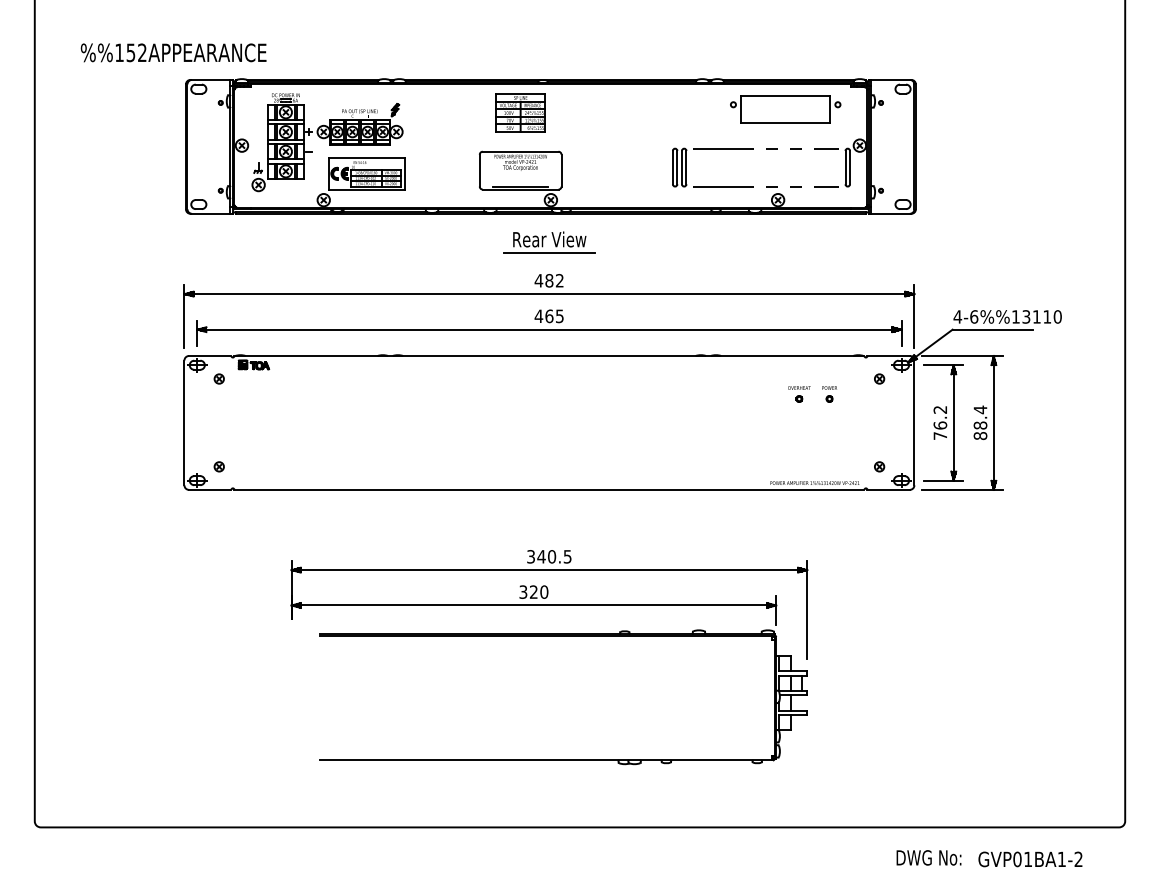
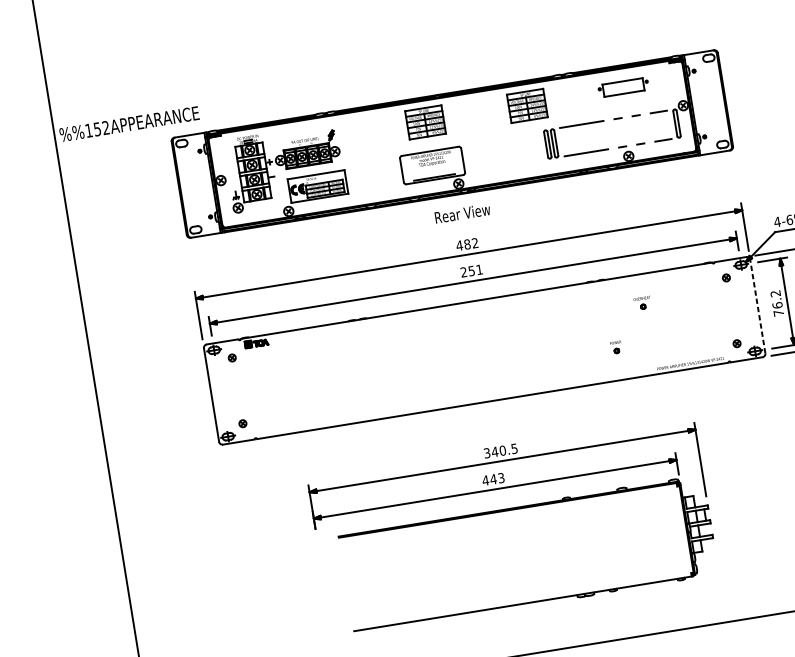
text: (173, 52) -> (129, 123), moved
part: (785, 109) -> (623, 87), size x0.6
part: (656, 112) -> (527, 105), added
line: (549, 253) -> (464, 224), removed
text: (548, 316) -> (471, 271), 465 -> 251
part: (799, 394) -> (642, 303), moved
part: (829, 394) -> (616, 347), moved
line: (914, 422) -> (757, 306), solid -> dashed
text: (533, 591) -> (493, 478), 320 -> 443

